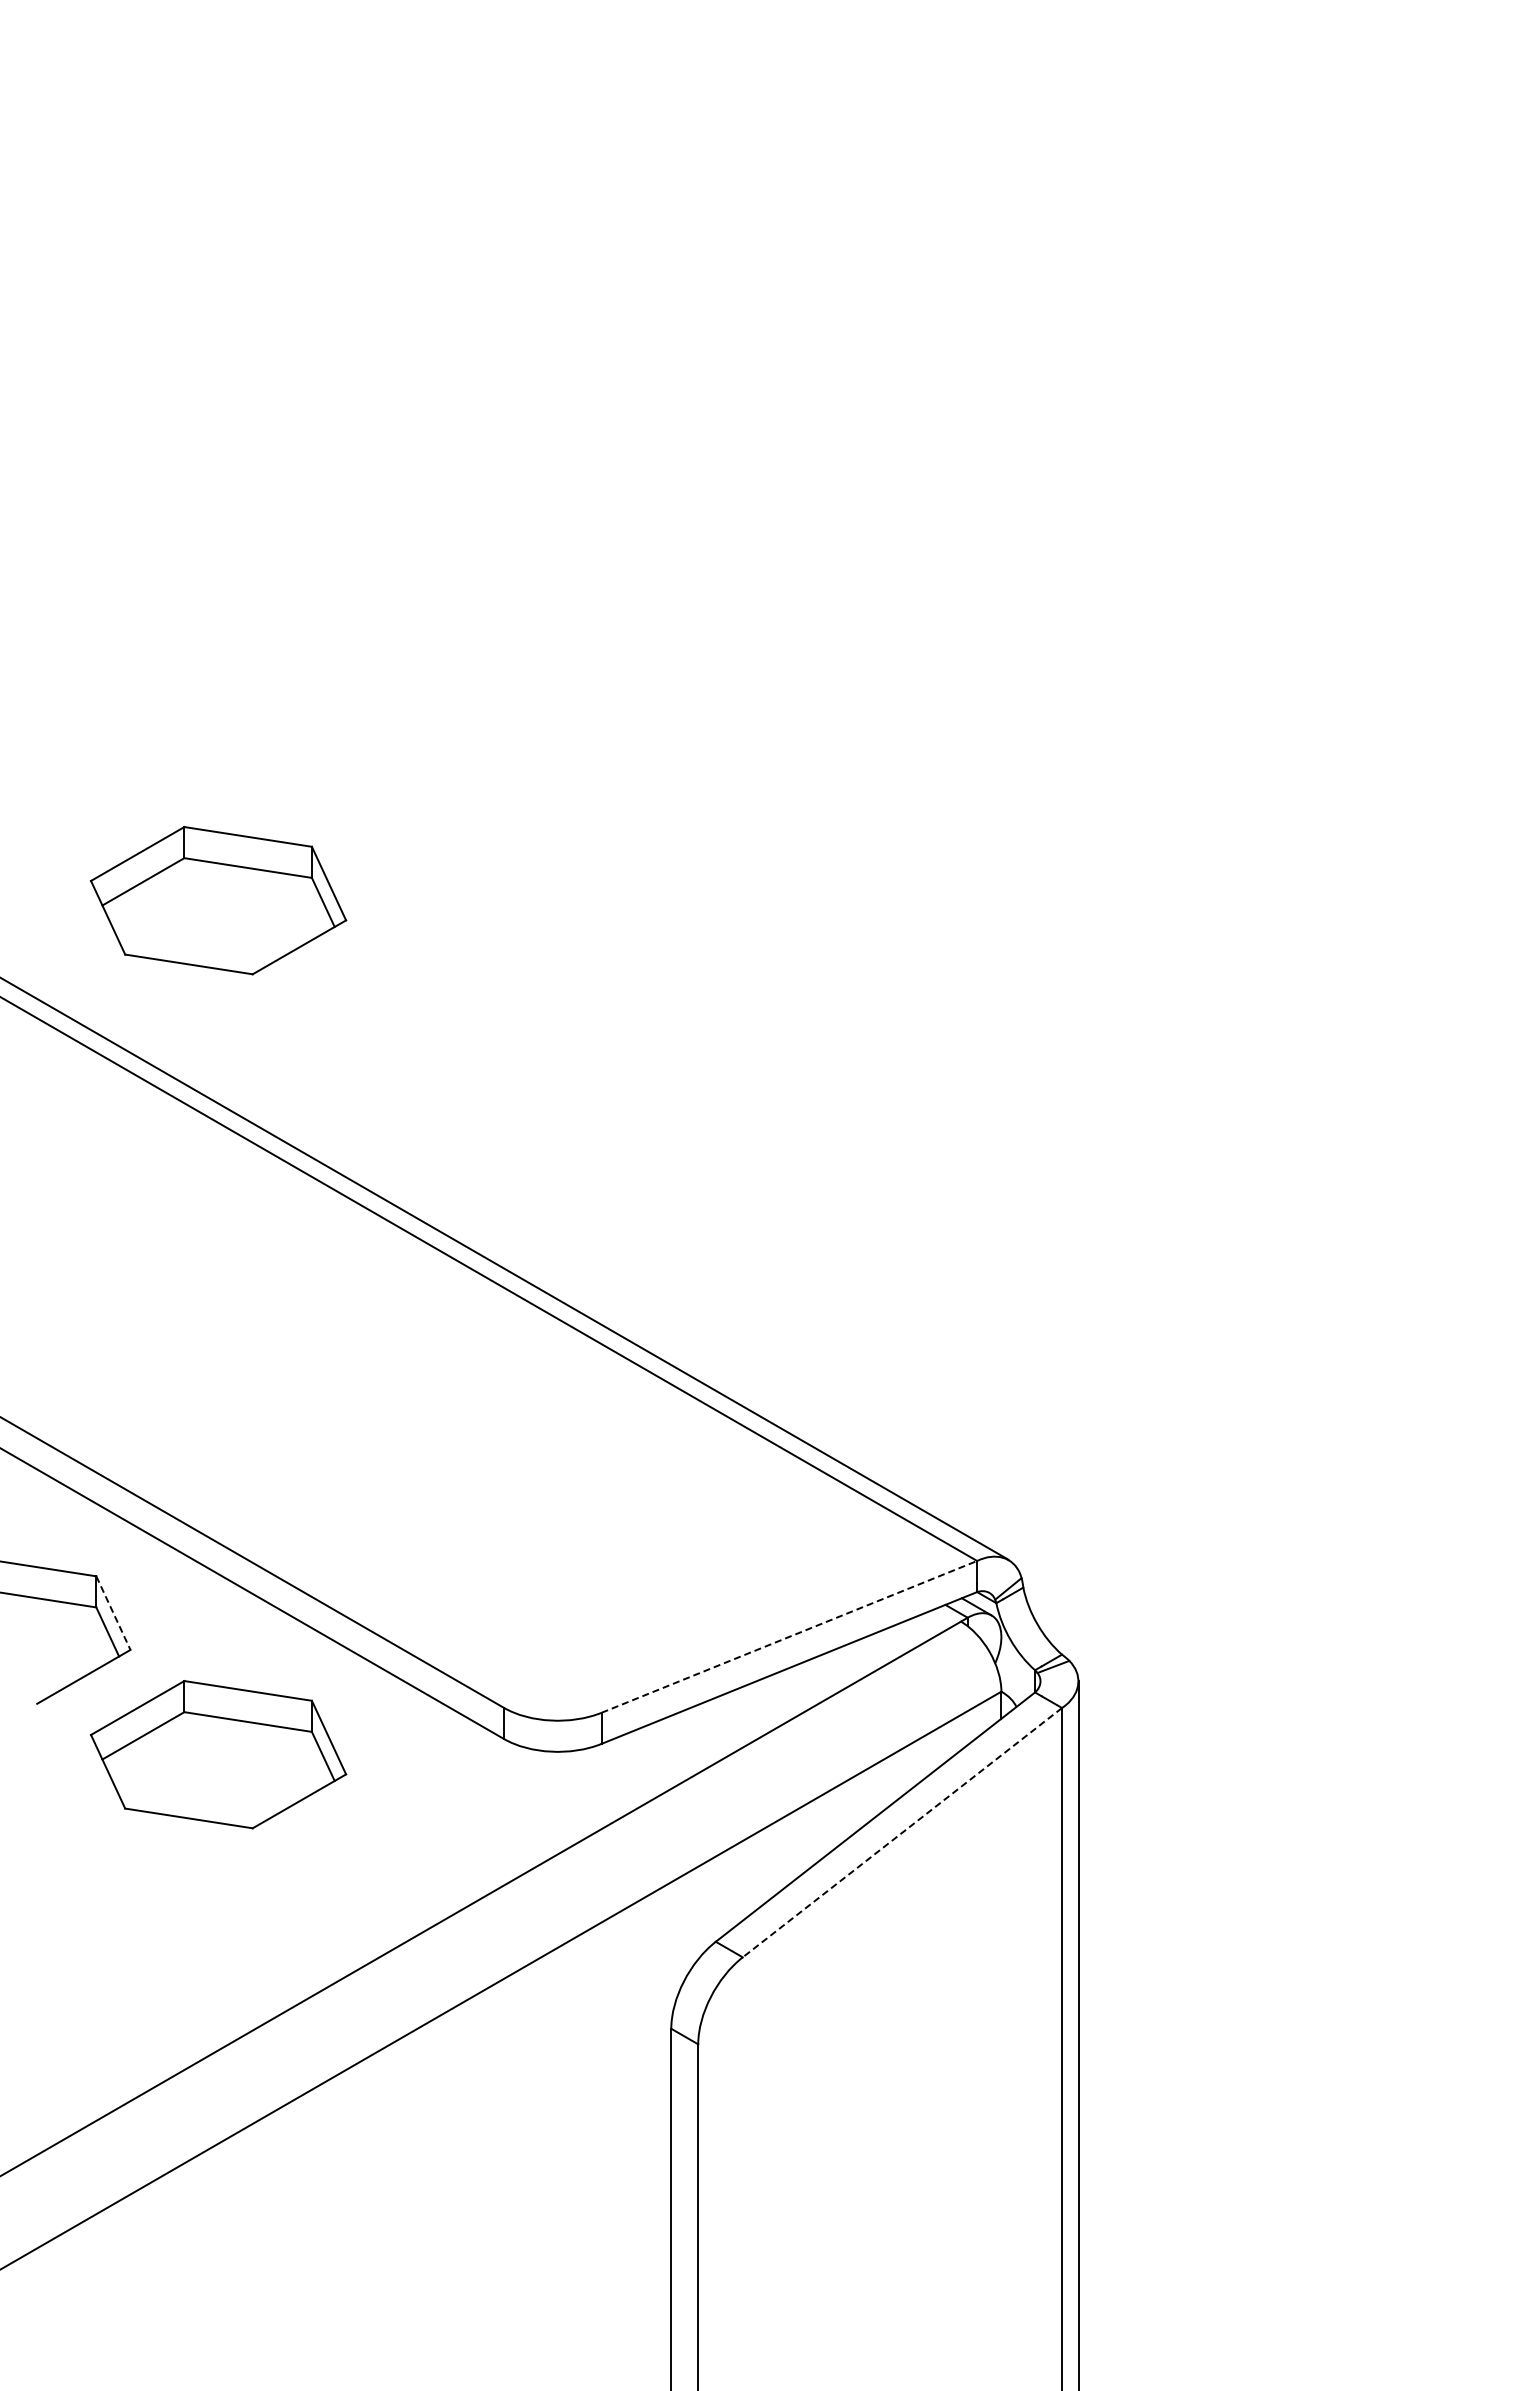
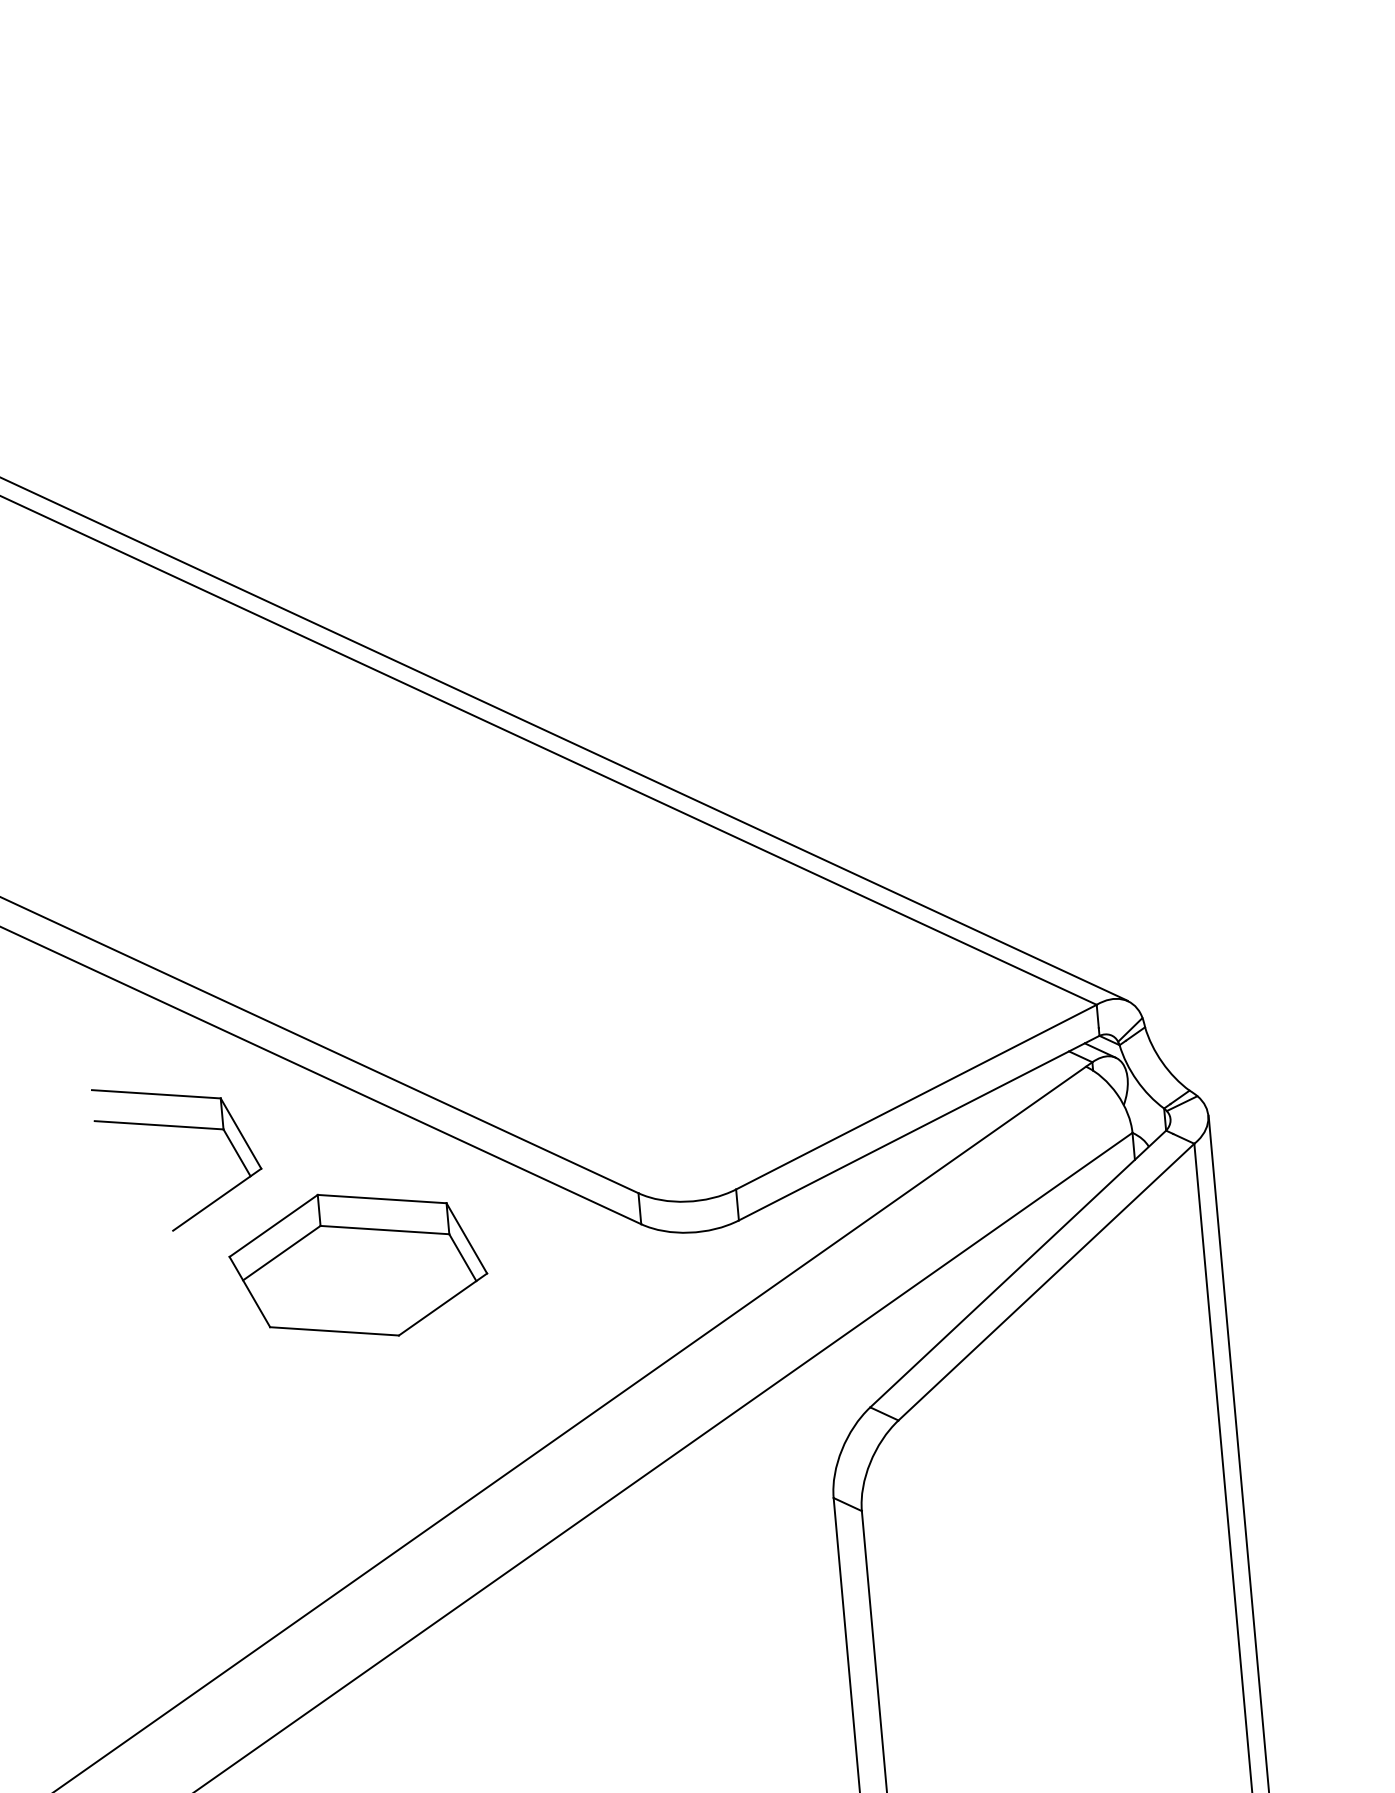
part: (218, 900) -> (282, 414), removed
line: (113, 1613) -> (241, 1133), dashed -> solid
line: (789, 1636) -> (916, 1096), dashed -> solid
line: (902, 1832) -> (1046, 1281), dashed -> solid

